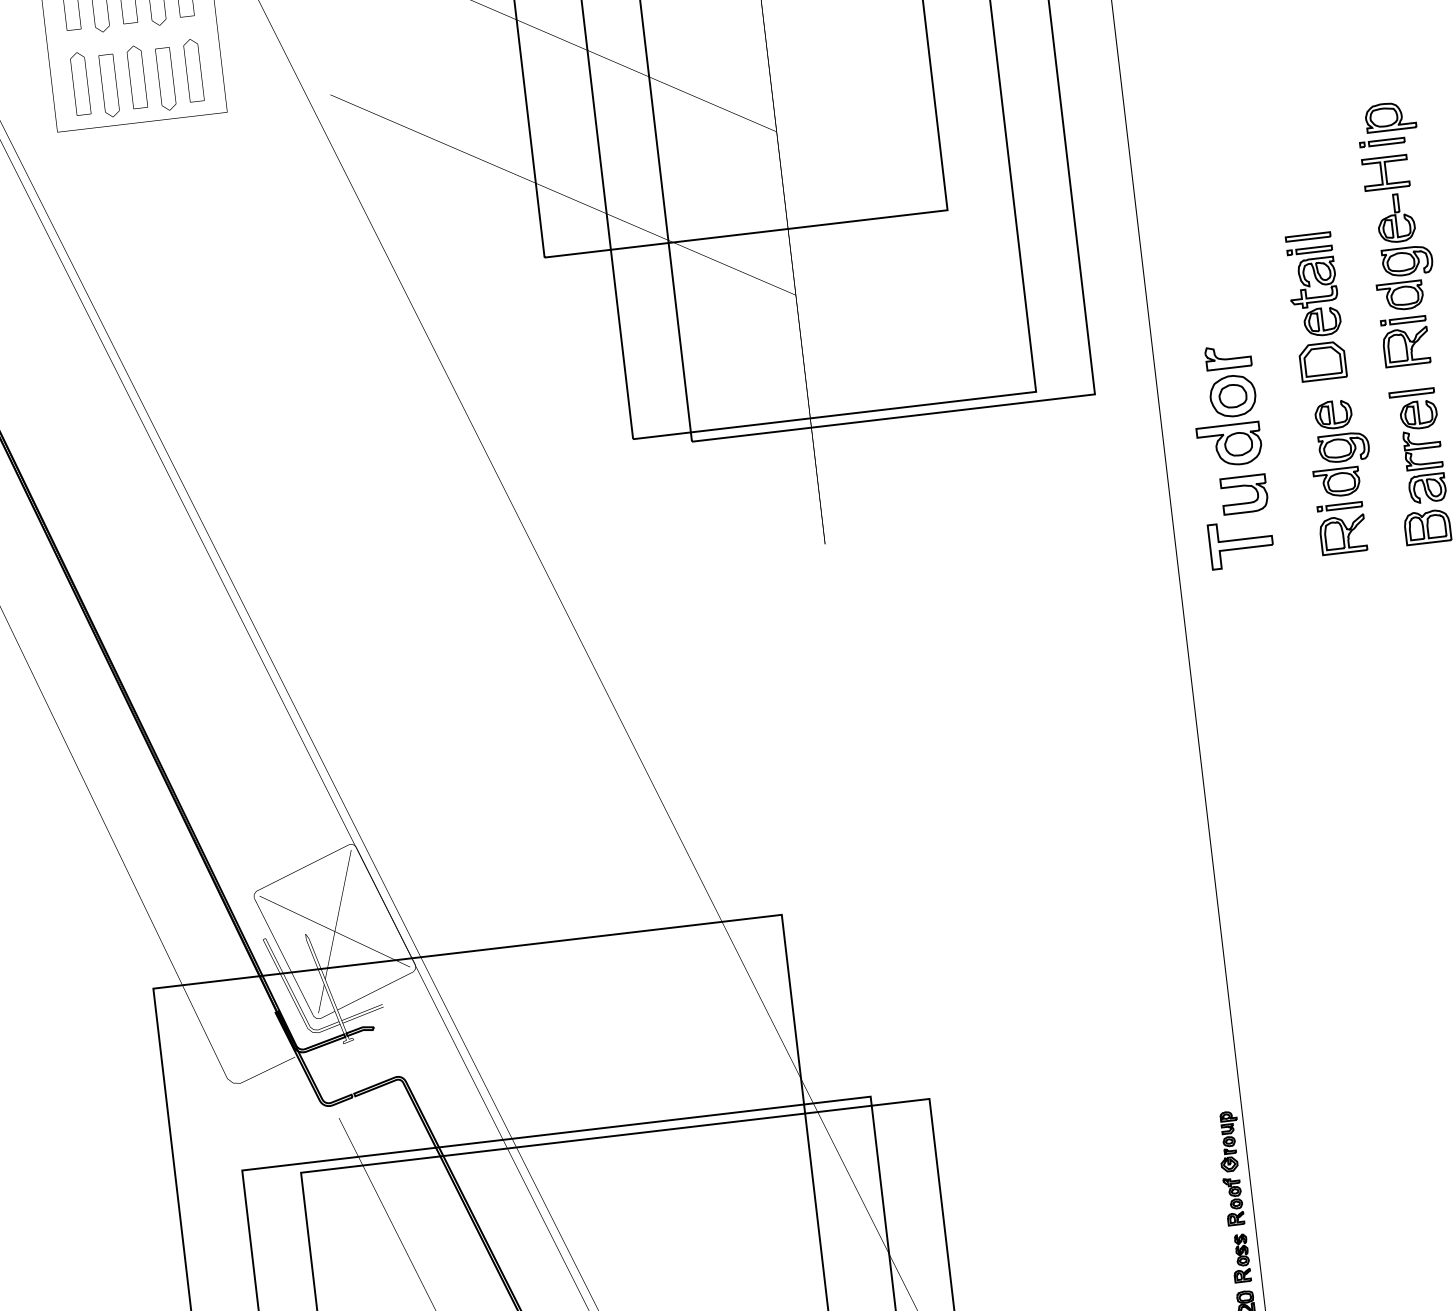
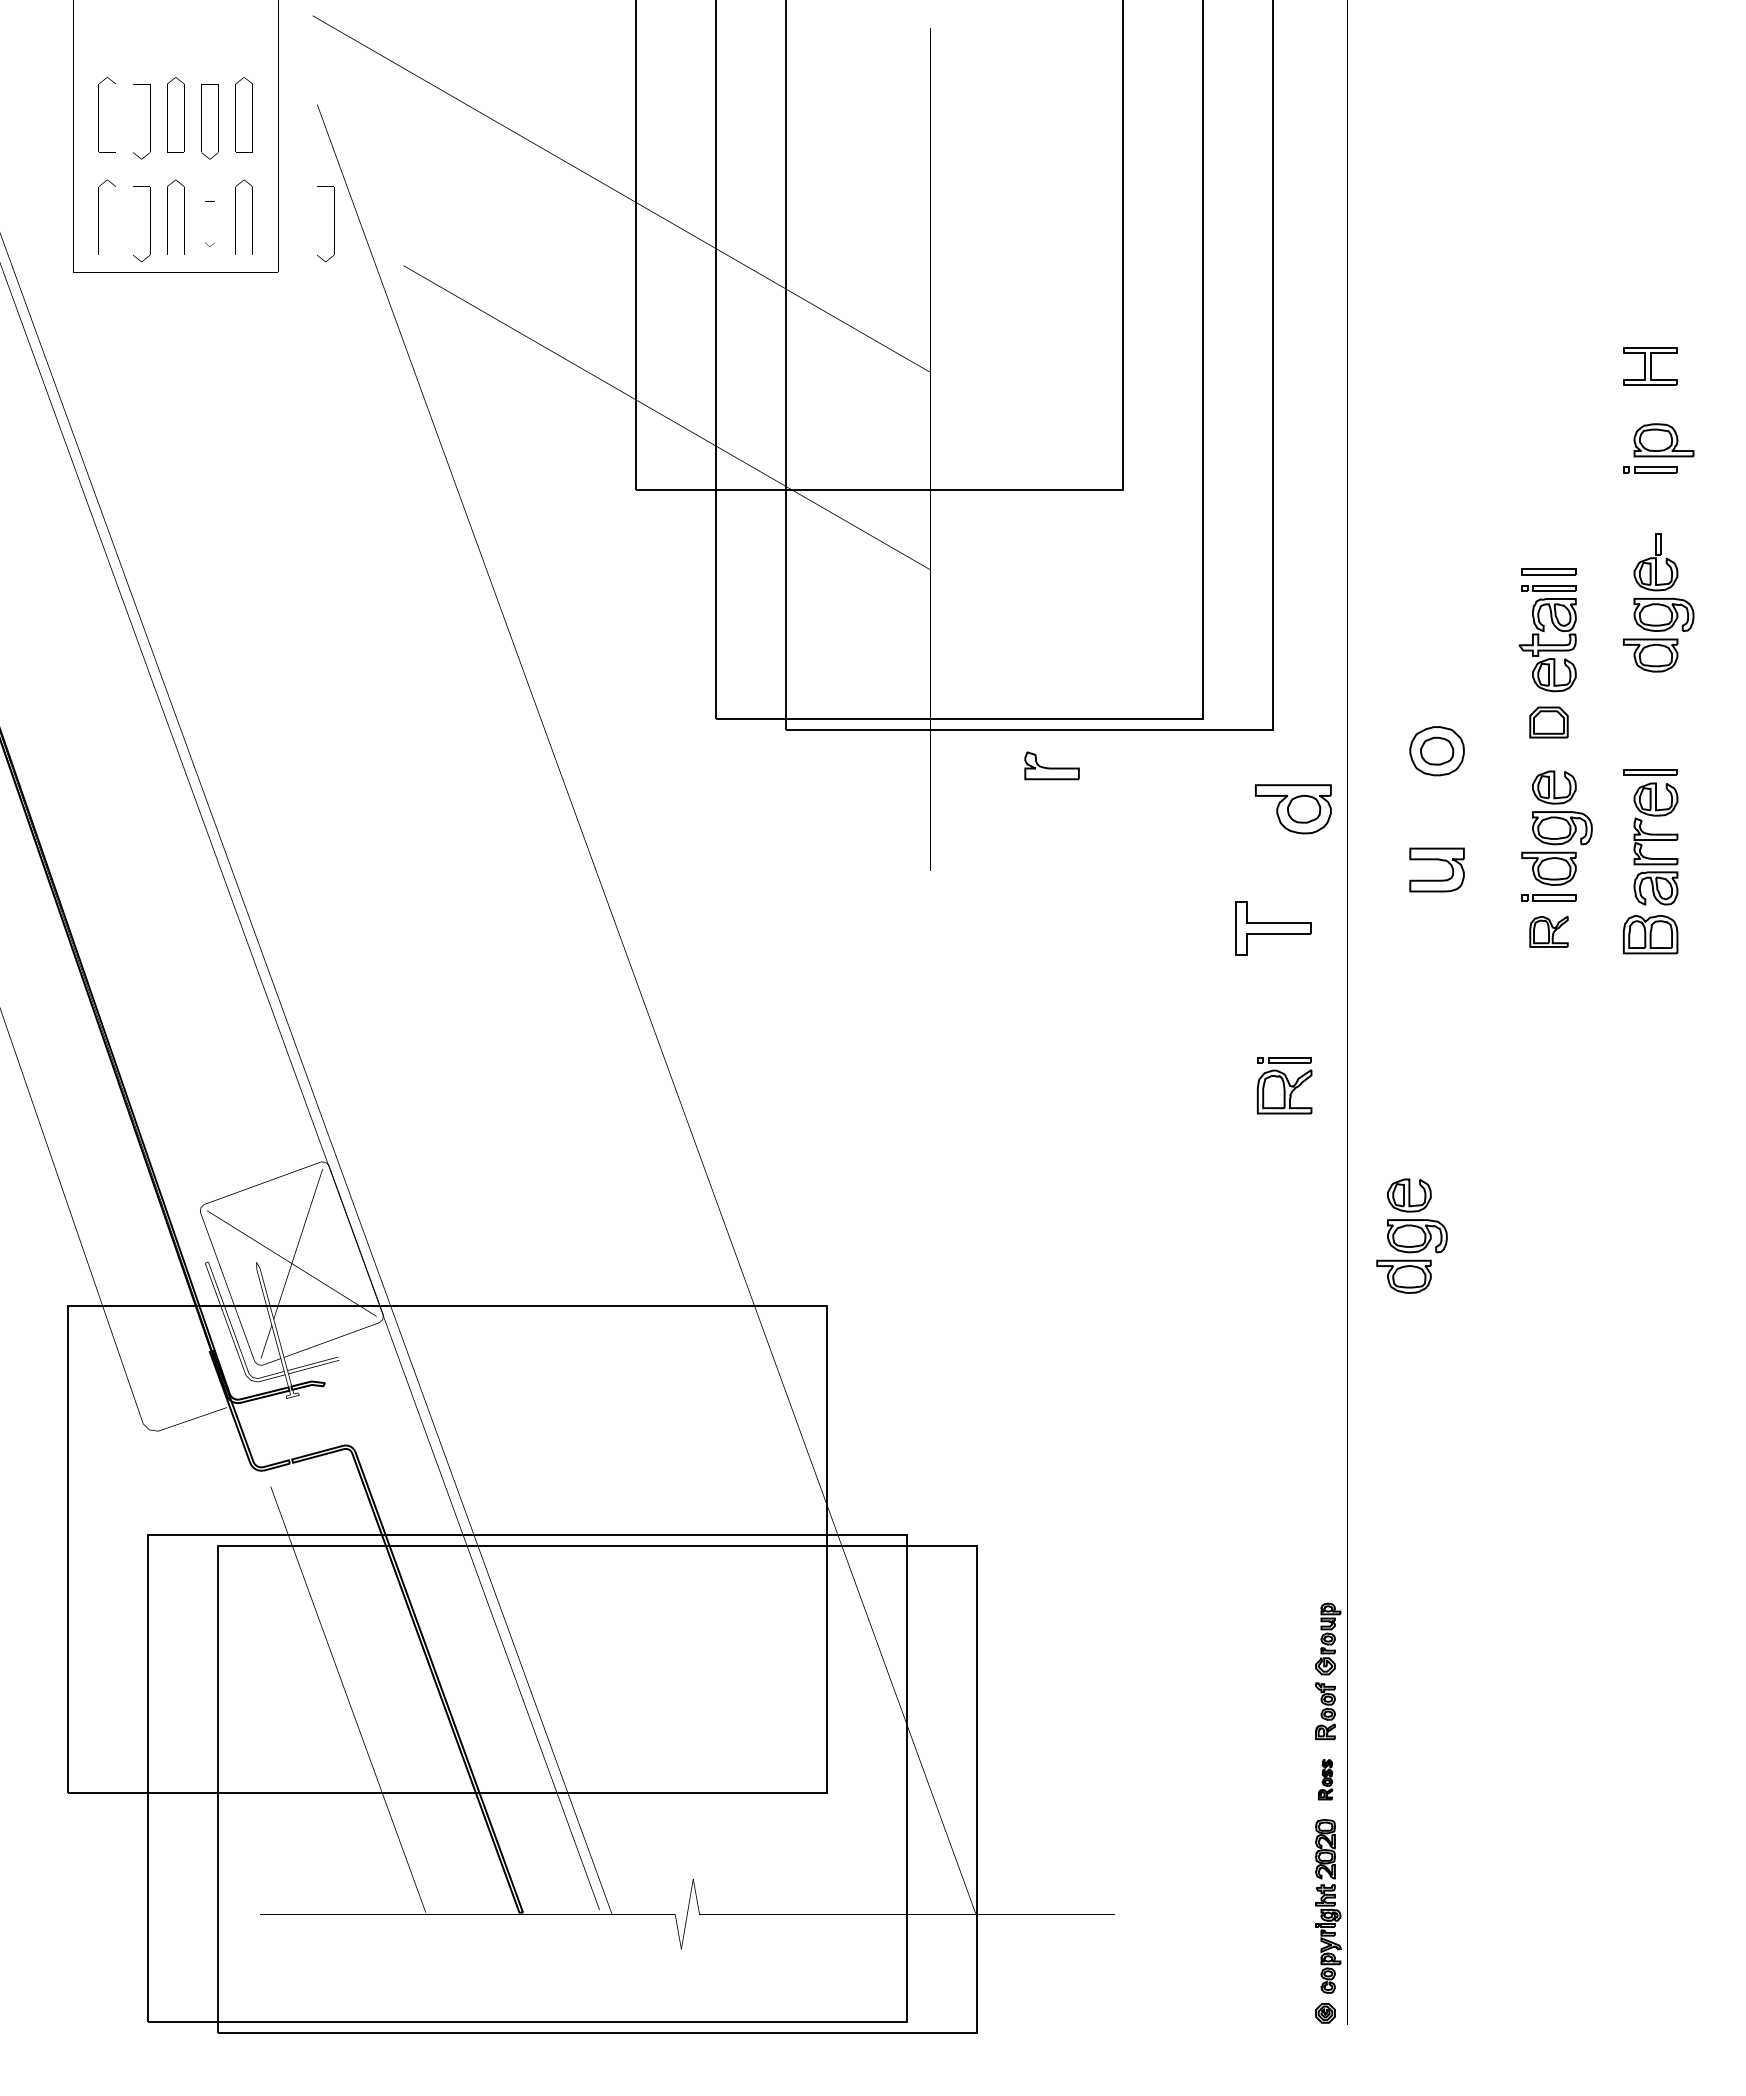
part: (269, 66) -> (334, 223), added
part: (165, 78) -> (209, 223), size x0.6
part: (1385, 172) -> (1650, 366), moved
part: (1405, 341) -> (1284, 1085), moved
part: (1227, 356) -> (1051, 765), moved
part: (1322, 361) -> (1548, 722), size x0.7
part: (1229, 445) -> (1293, 809), moved
part: (1342, 534) -> (1548, 931), size x0.7
part: (1241, 543) -> (1273, 928), moved
part: (1258, 799) -> (1411, 1235), added
part: (1240, 1258) -> (1325, 1779), size x0.7

